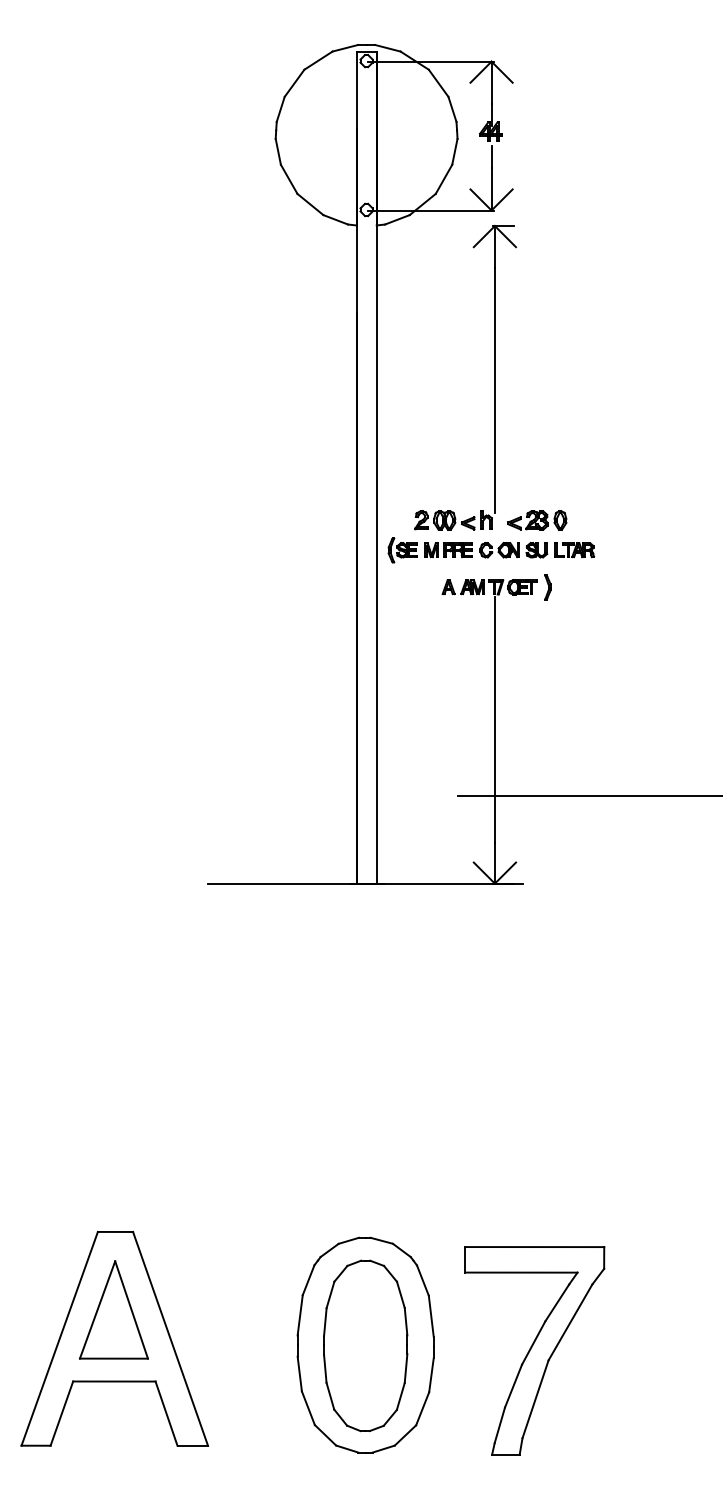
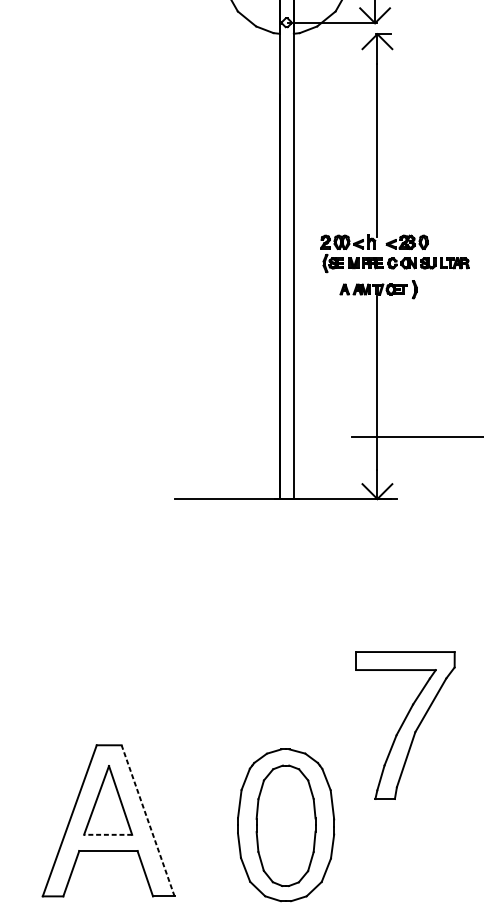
part: (491, 550) -> (396, 263), moved
line: (170, 1338) -> (148, 820), solid -> dashed
part: (534, 1350) -> (405, 725), moved
line: (113, 1358) -> (107, 834), solid -> dashed

